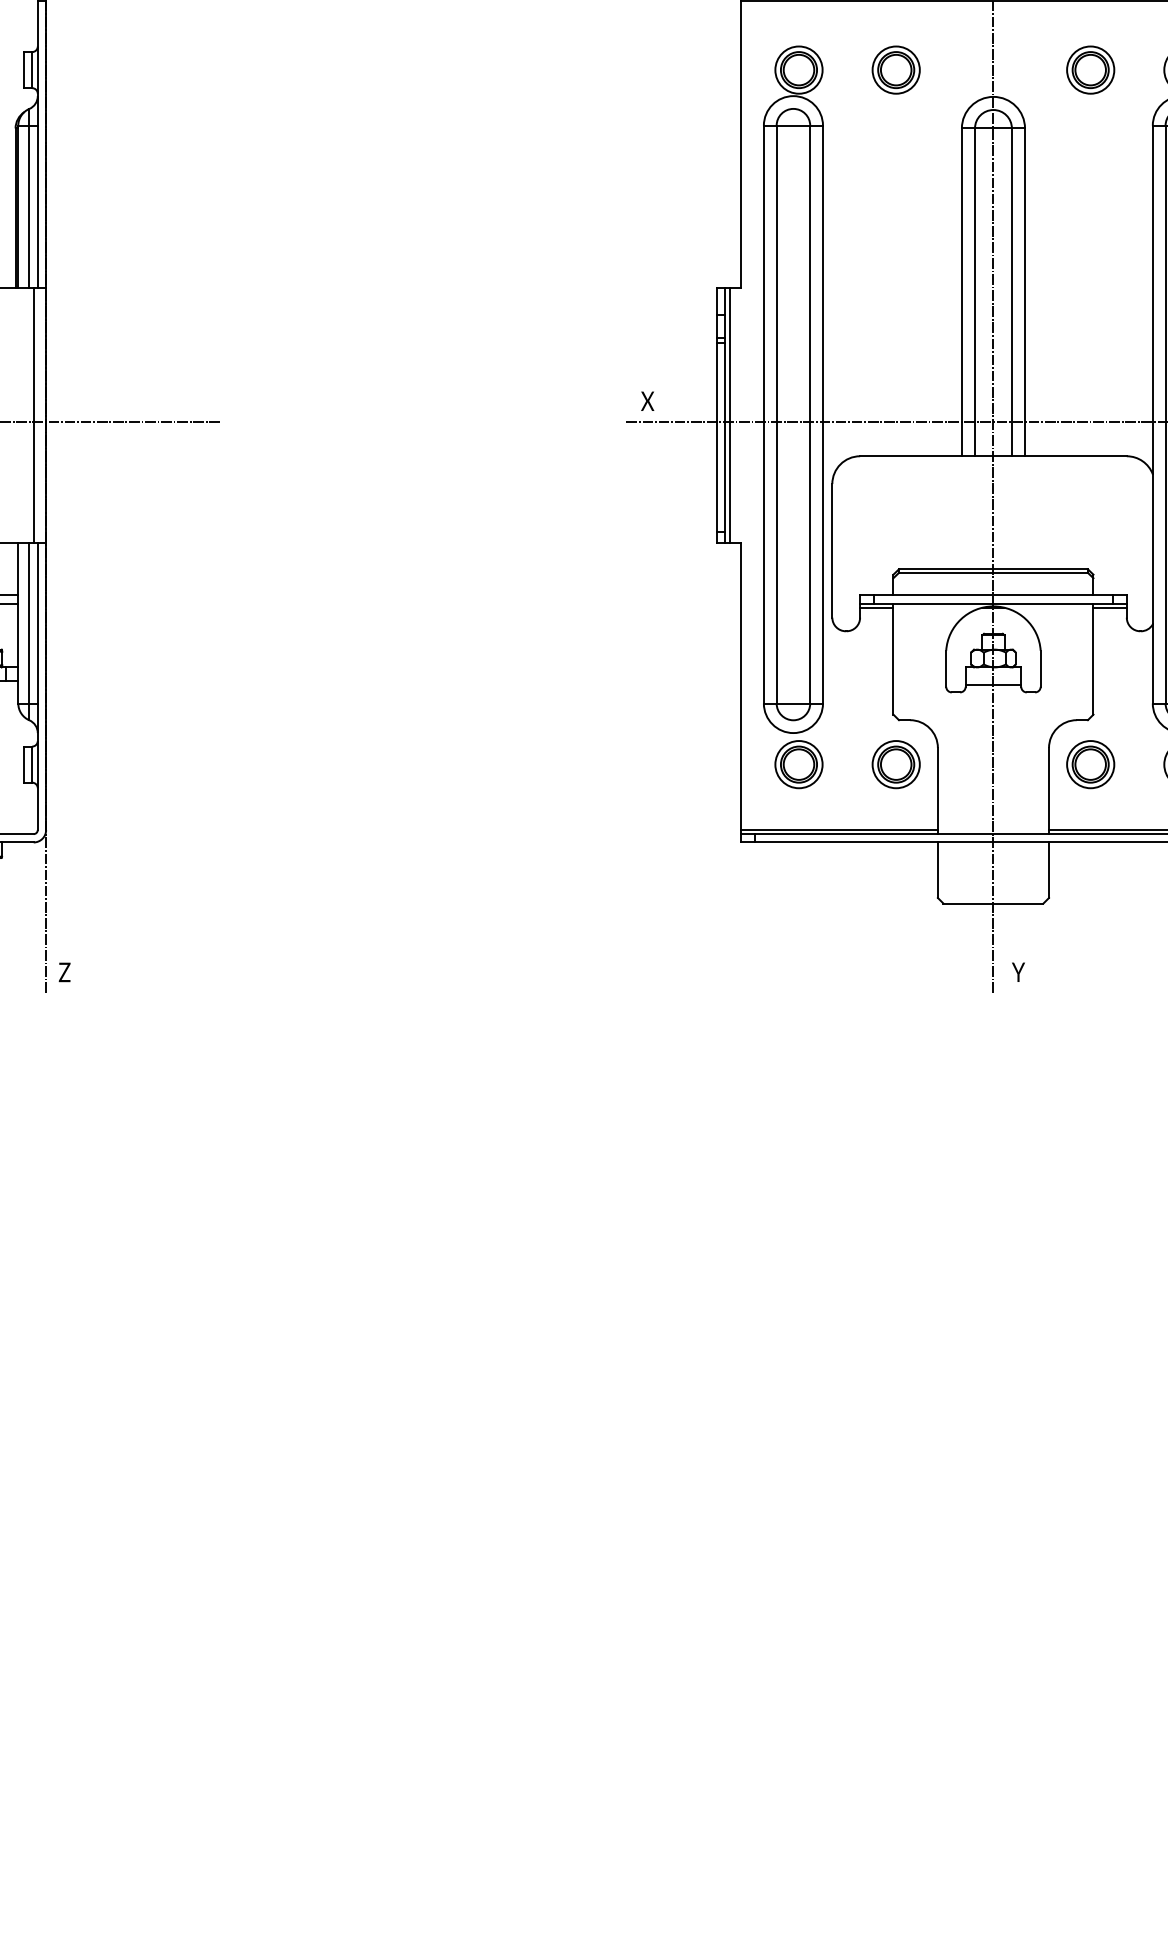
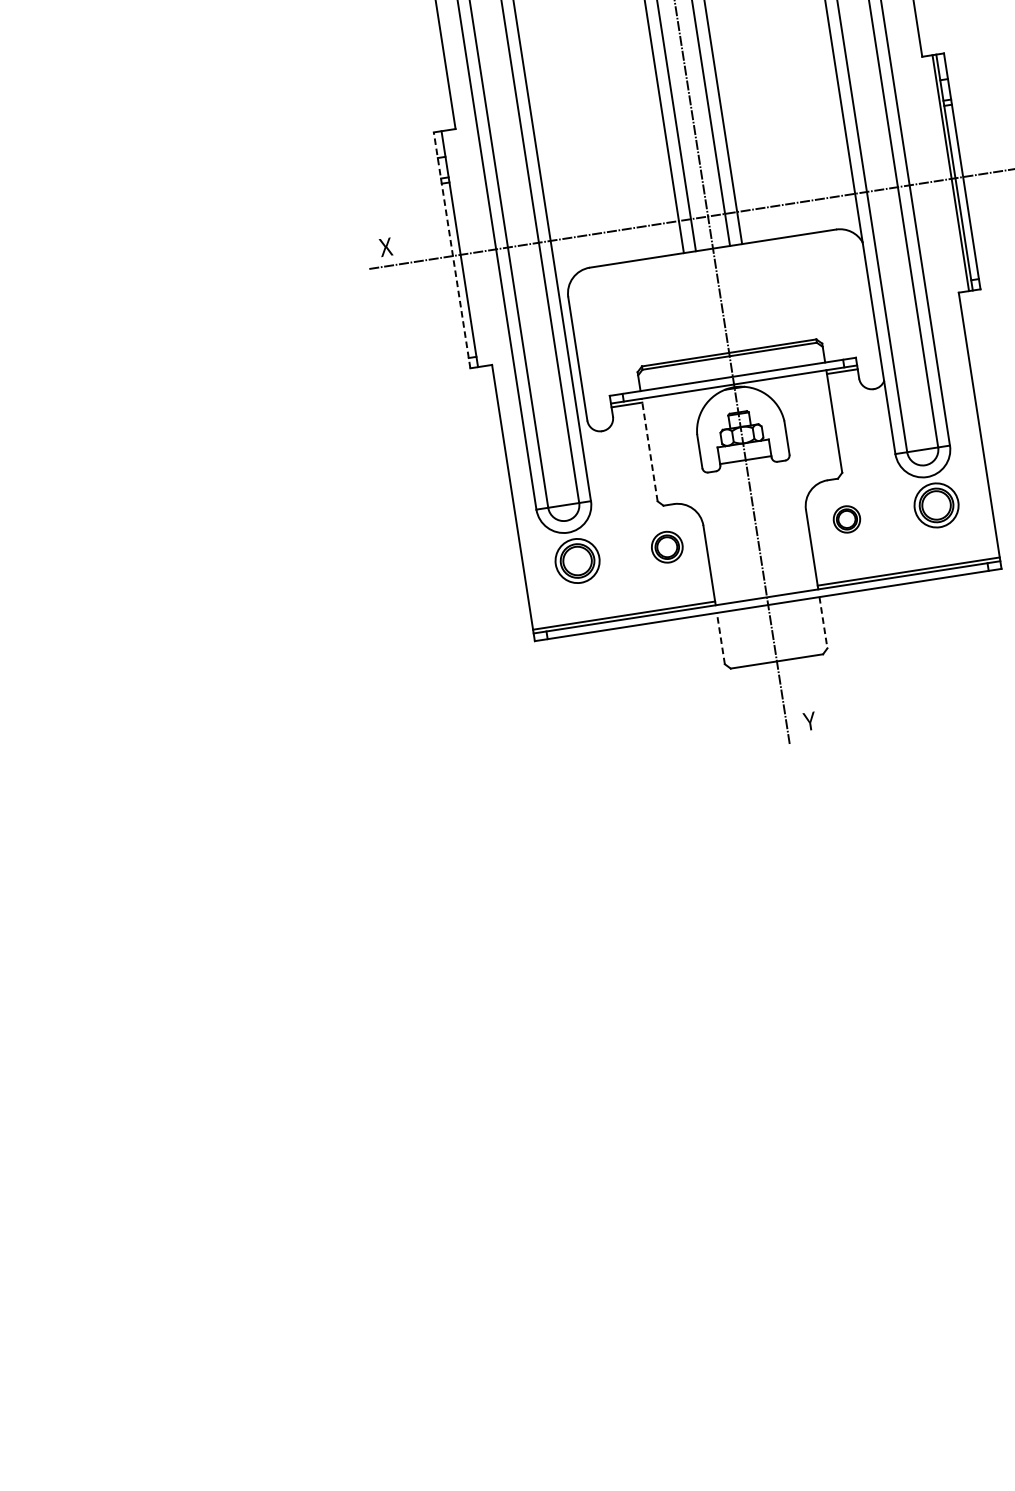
line: (717, 415) -> (452, 250), solid -> dashed
line: (729, 415) -> (463, 248), removed
line: (893, 659) -> (649, 450), solid -> dashed
part: (895, 764) -> (666, 547), size x0.7
part: (1090, 764) -> (846, 519), size x0.6
line: (937, 870) -> (720, 638), solid -> dashed
line: (1049, 870) -> (823, 622), solid -> dashed

